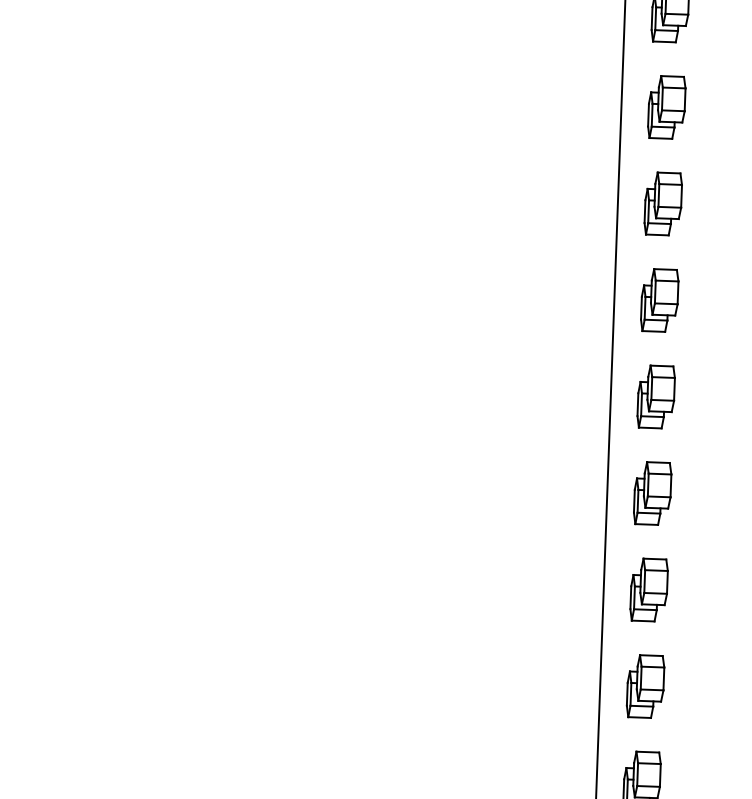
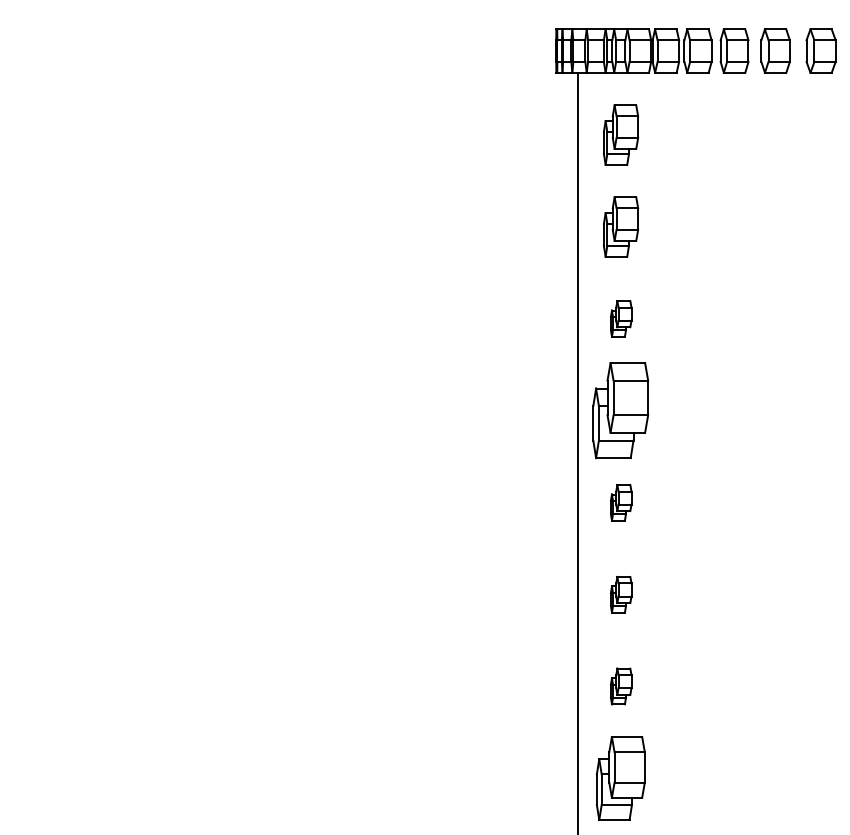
part: (663, 203) -> (621, 318), size x0.6
part: (660, 300) -> (621, 410), size x1.6
part: (656, 396) -> (621, 502), size x0.6
part: (653, 493) -> (621, 594), size x0.6
part: (649, 590) -> (621, 686), size x0.6
part: (646, 685) -> (621, 777), size x1.4

